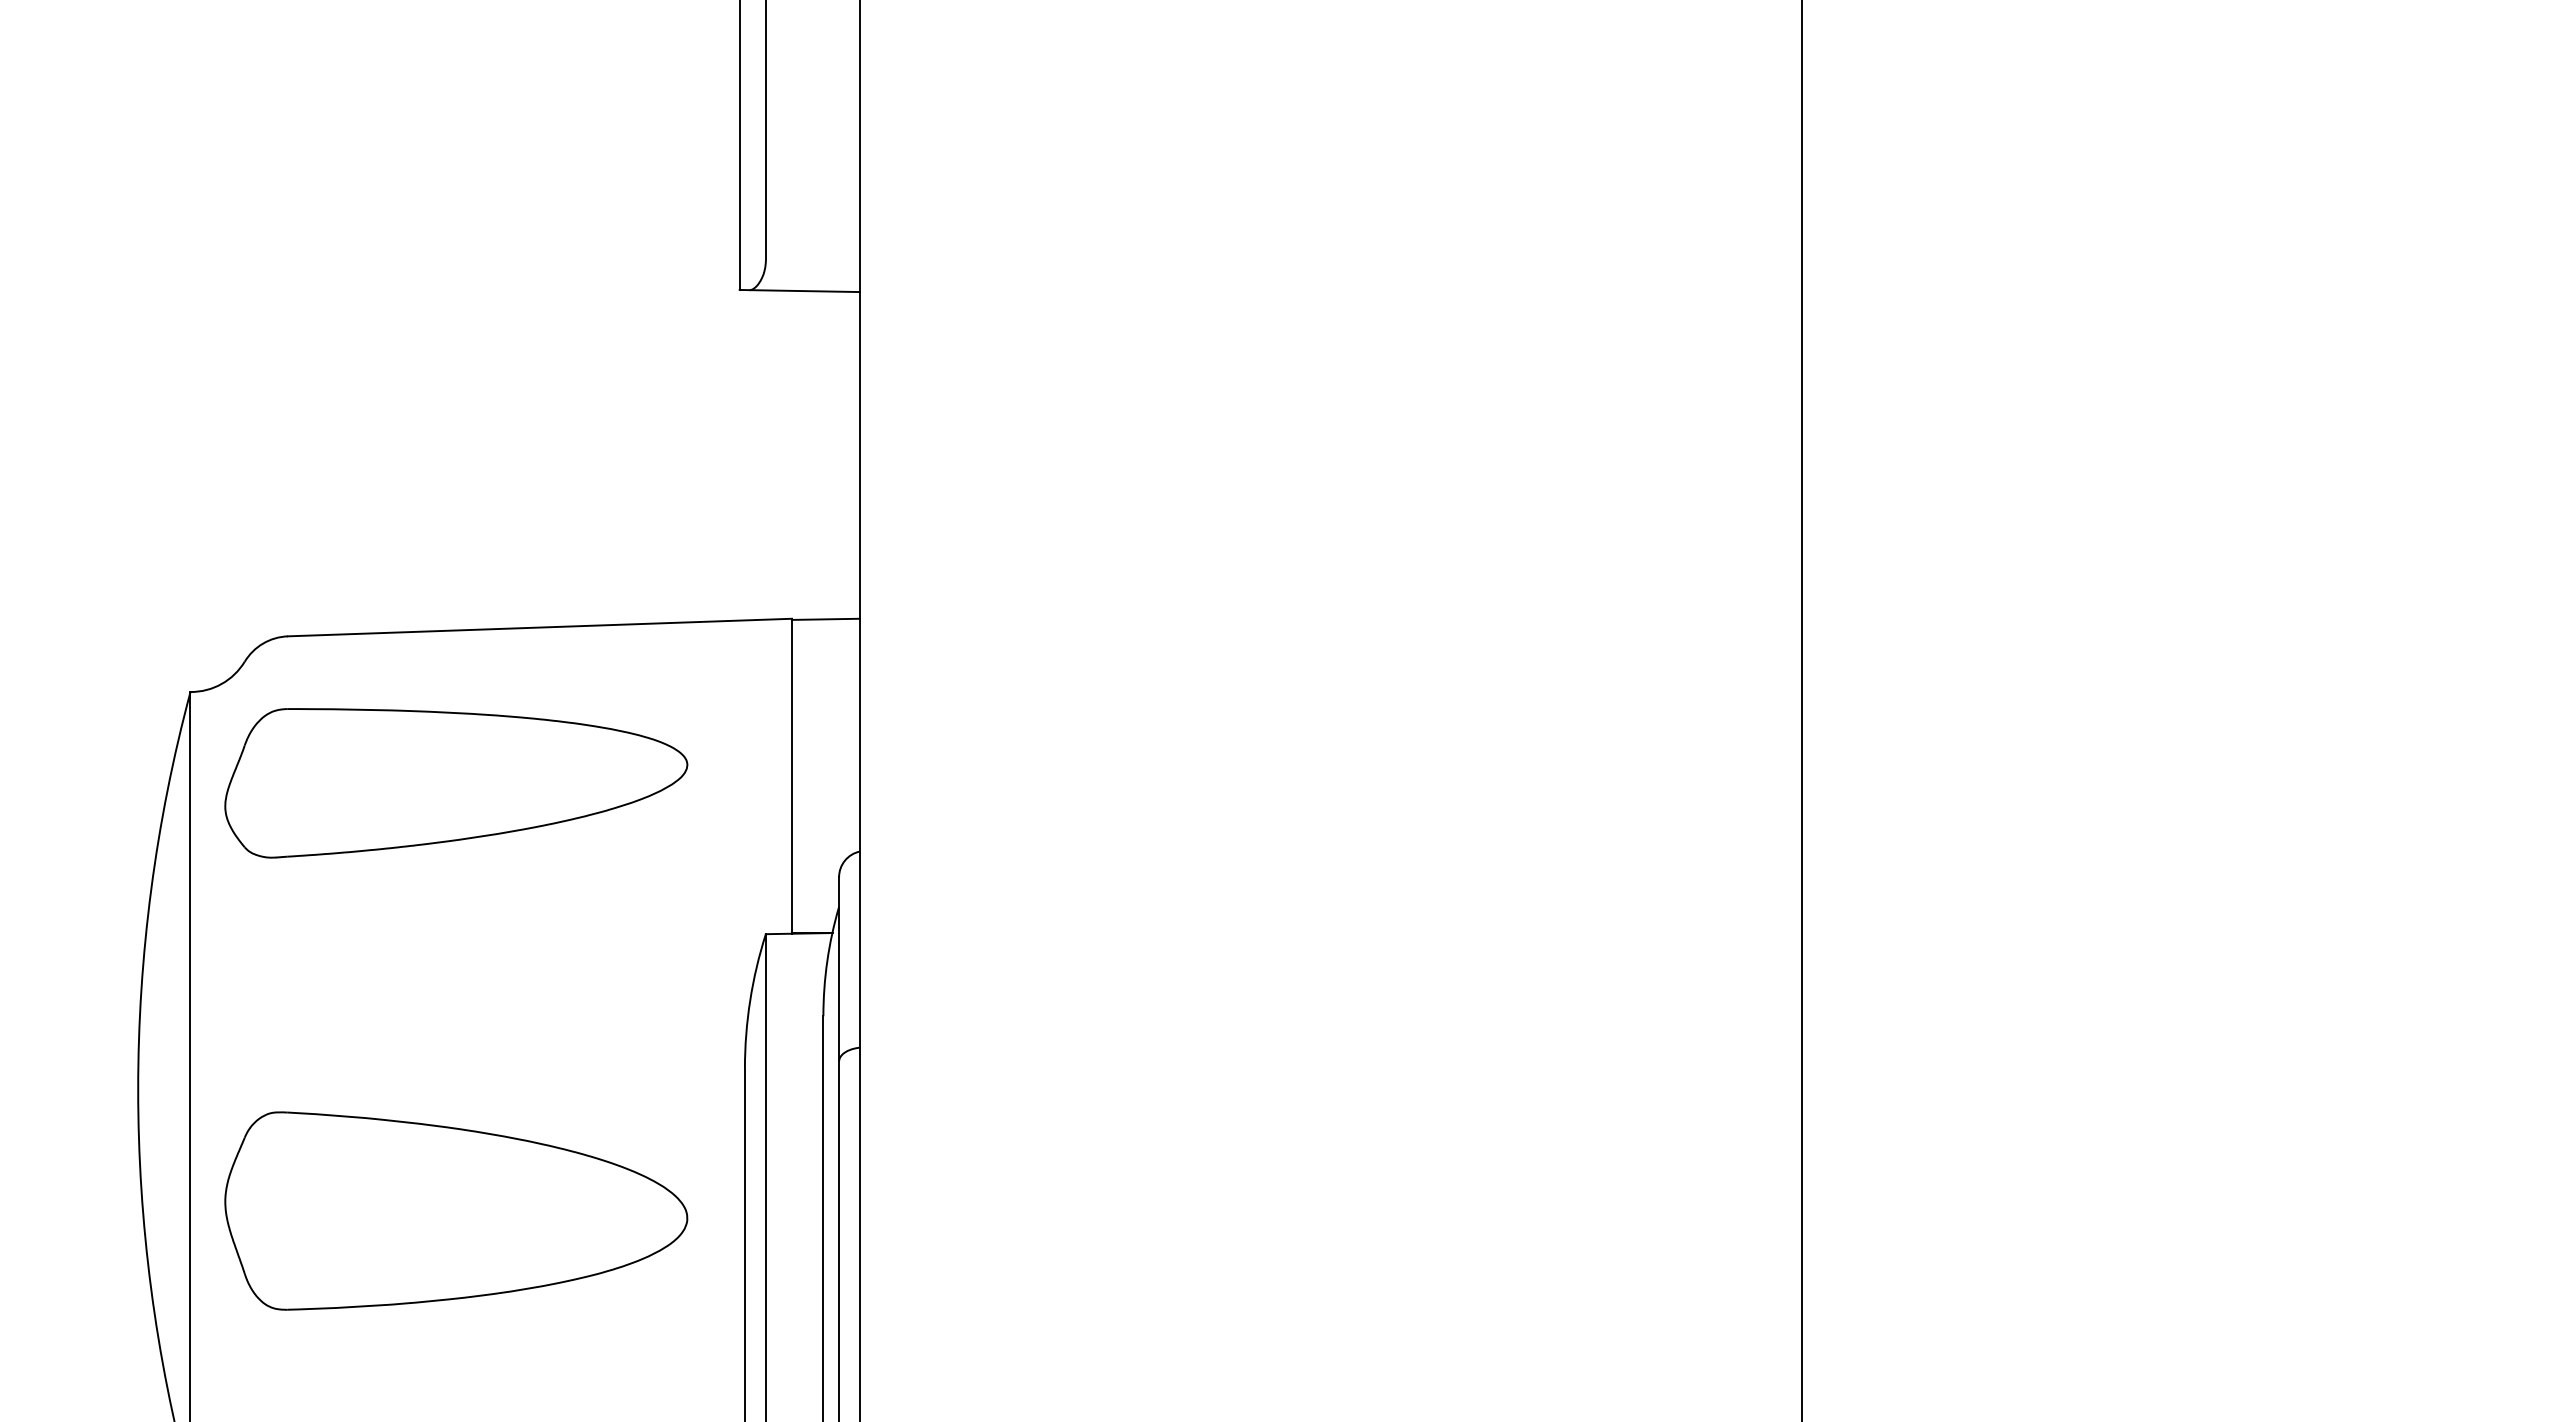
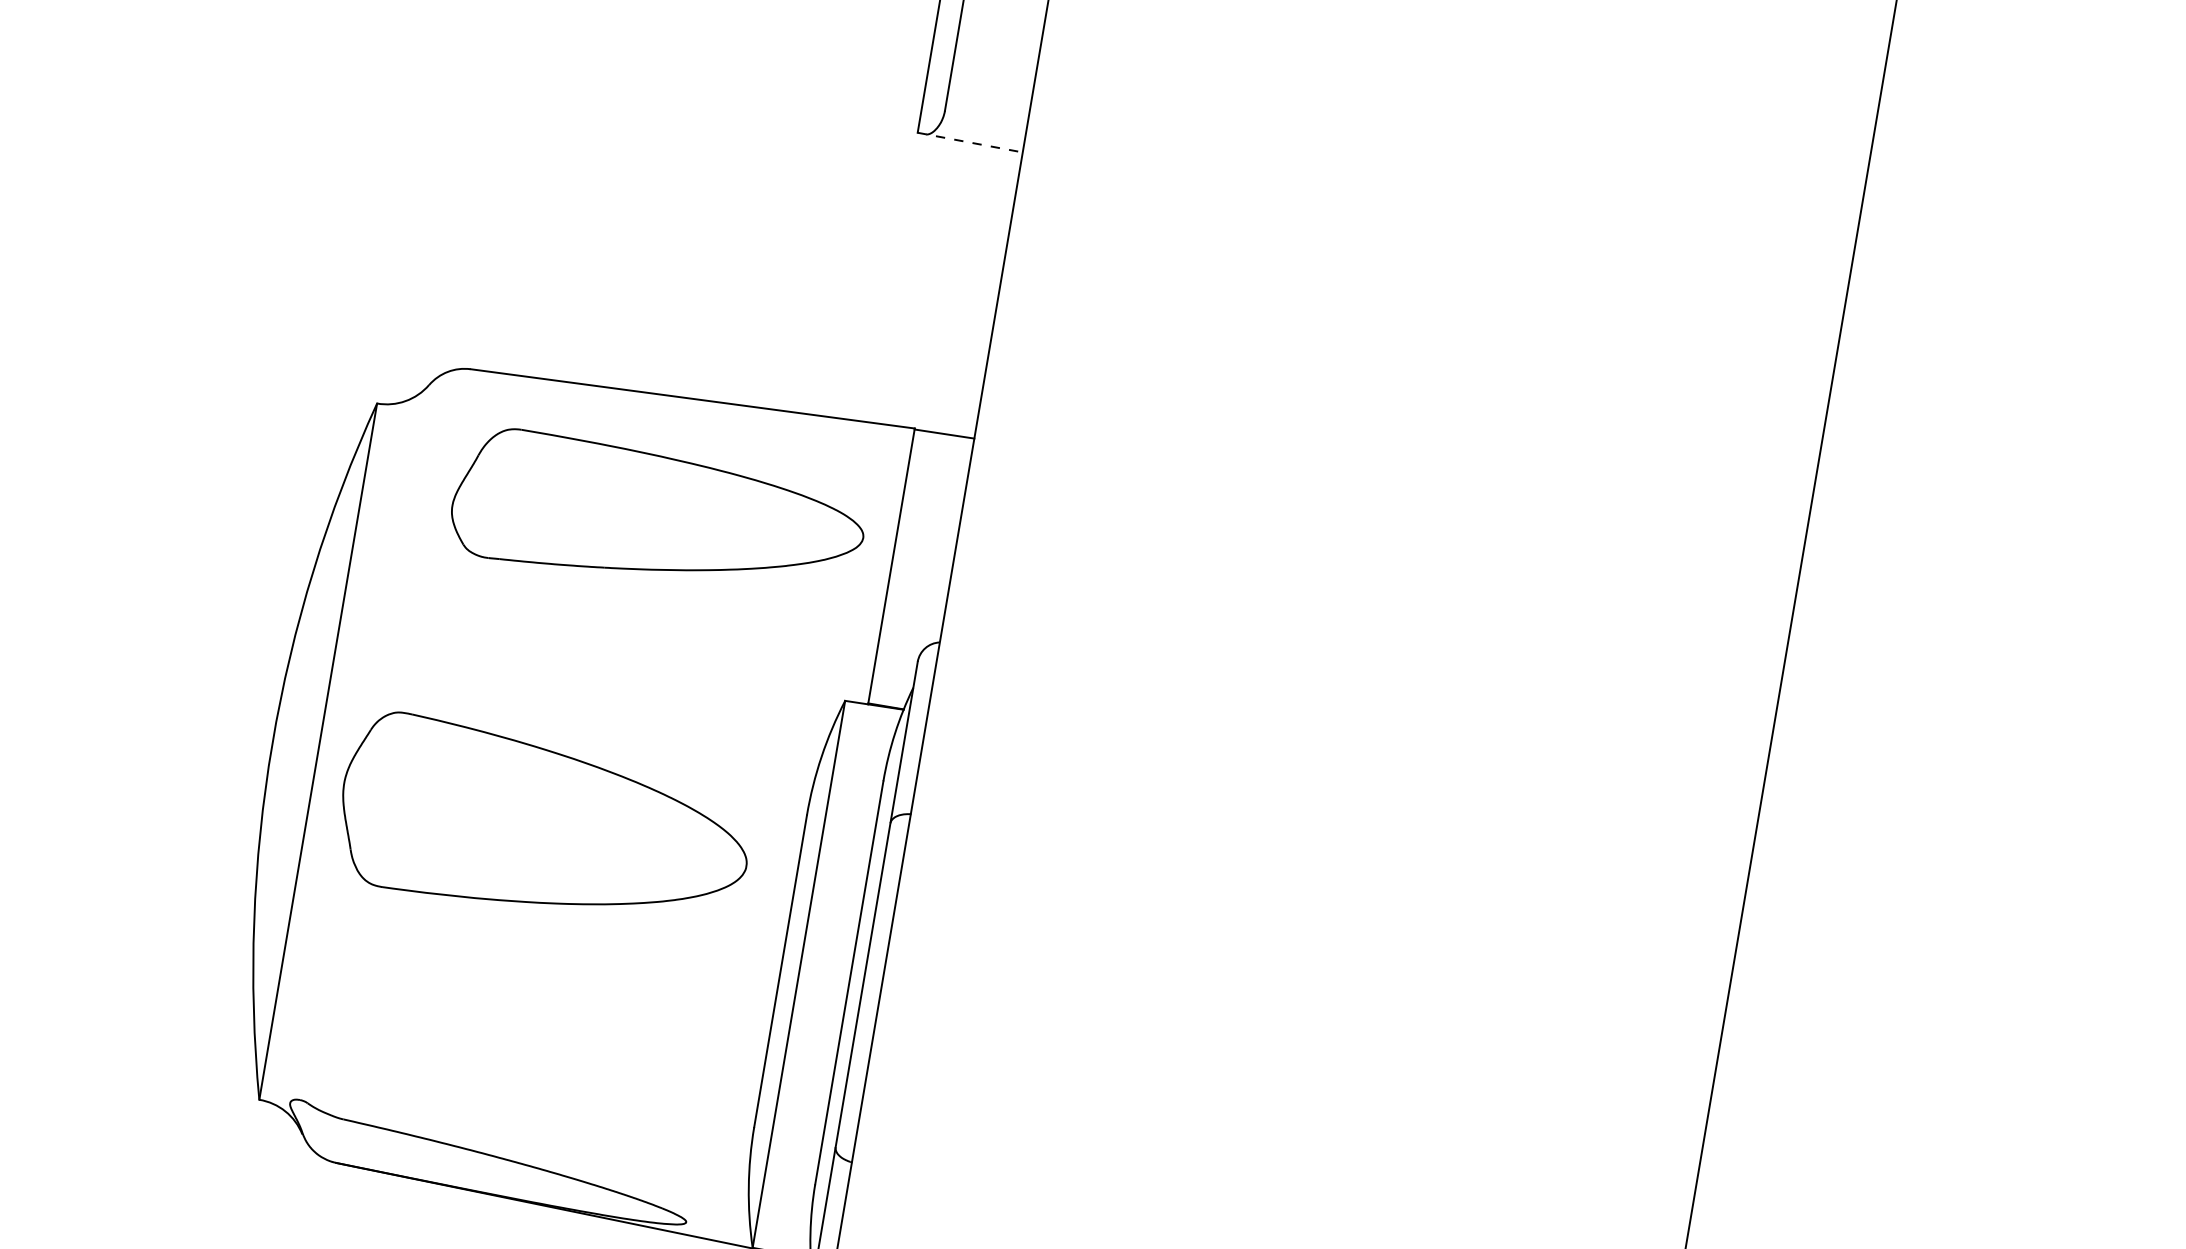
line: (800, 291) -> (970, 143), solid -> dashed
part: (456, 783) -> (658, 520), moved
part: (456, 1210) -> (545, 825), moved

